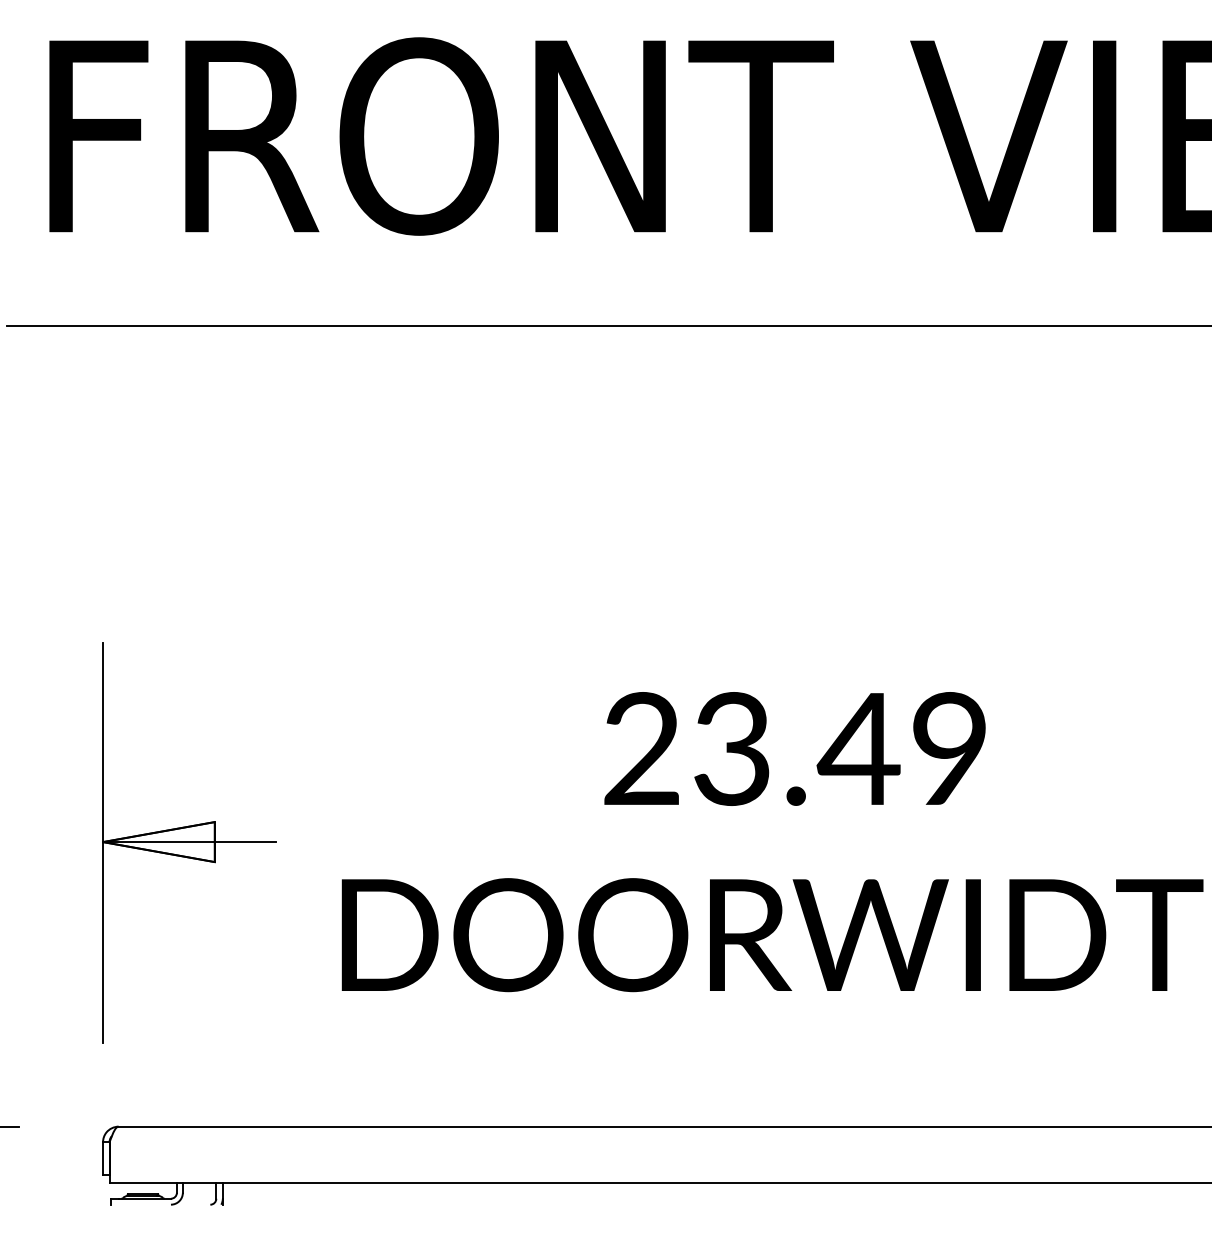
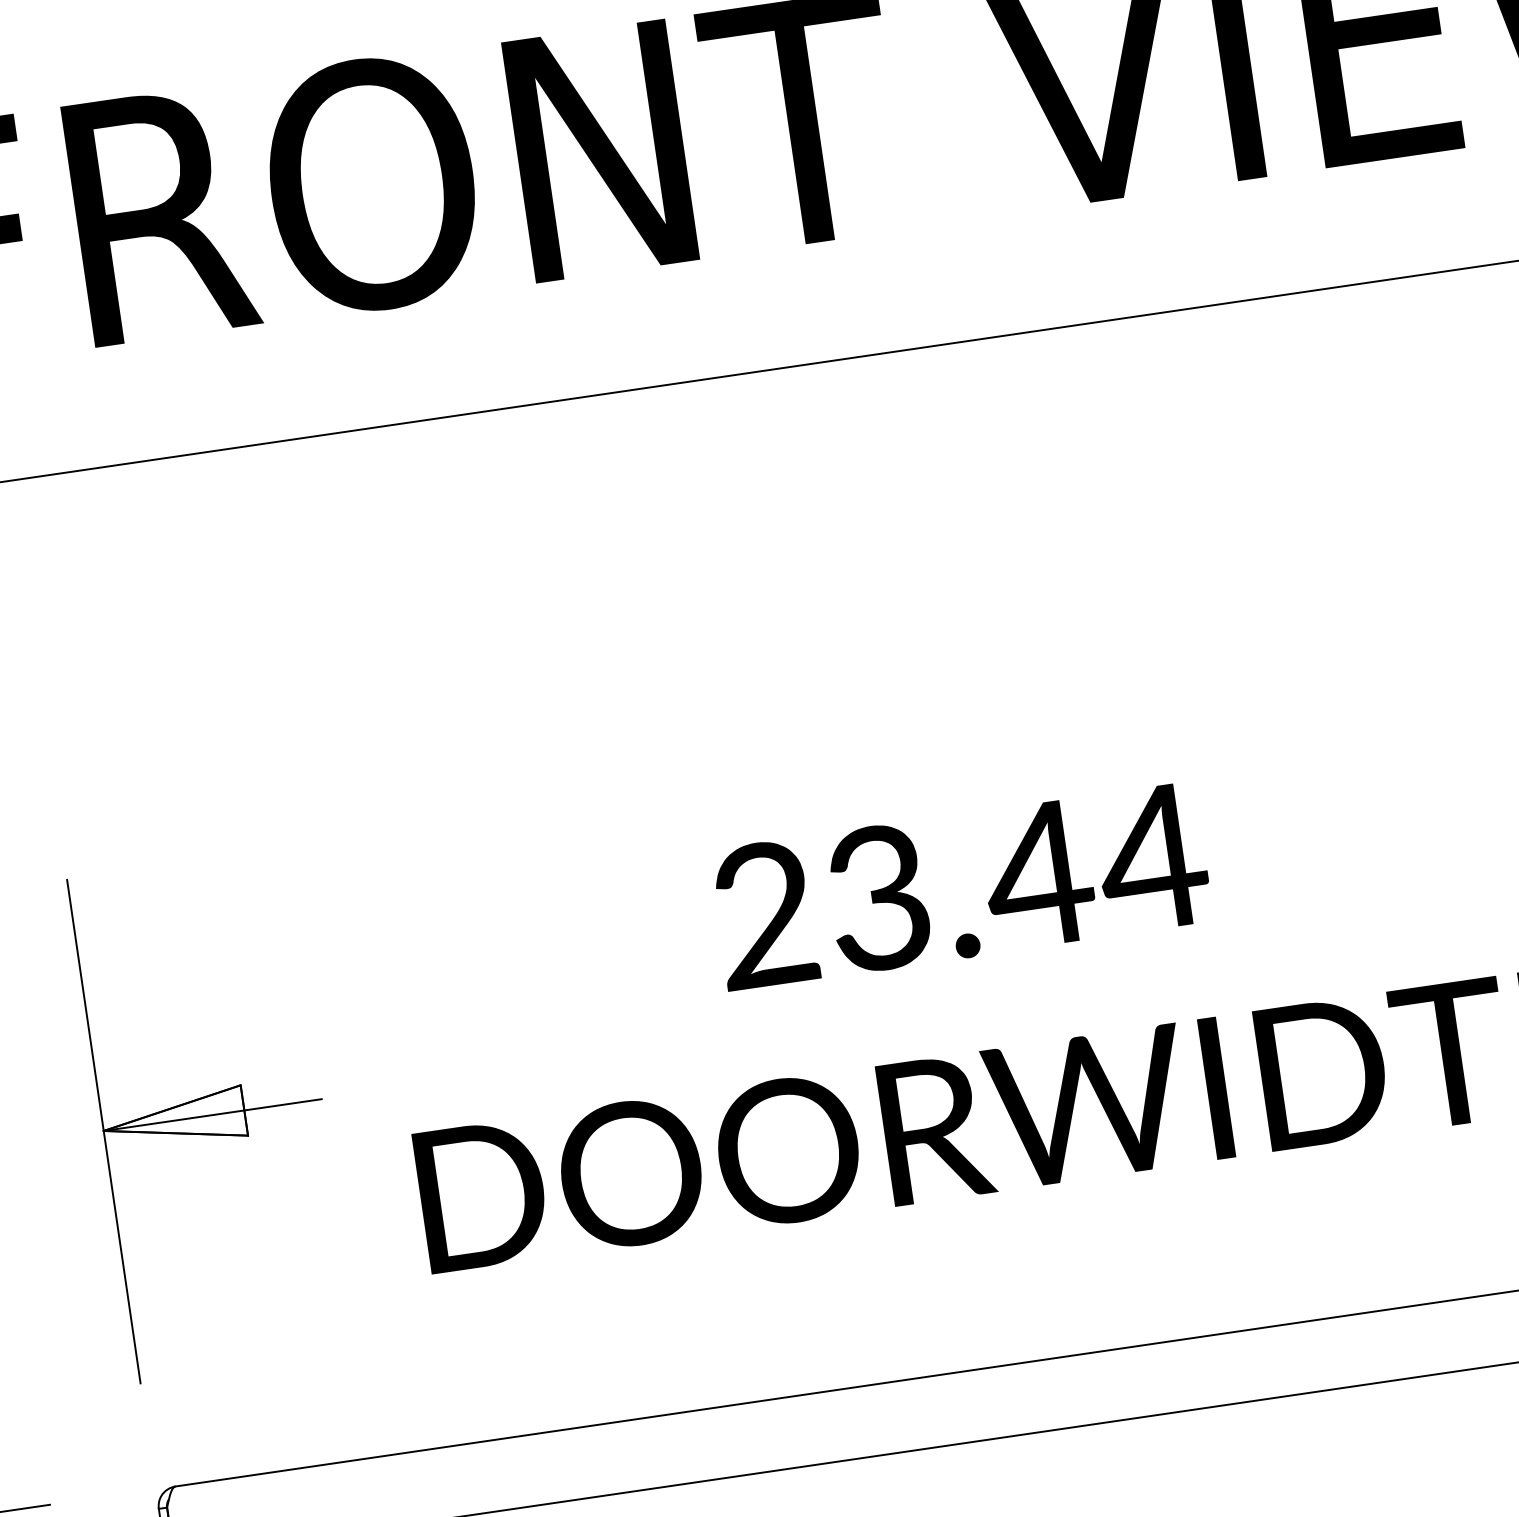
text: (948, 748) -> (1151, 857), 23.49 -> 23.44

